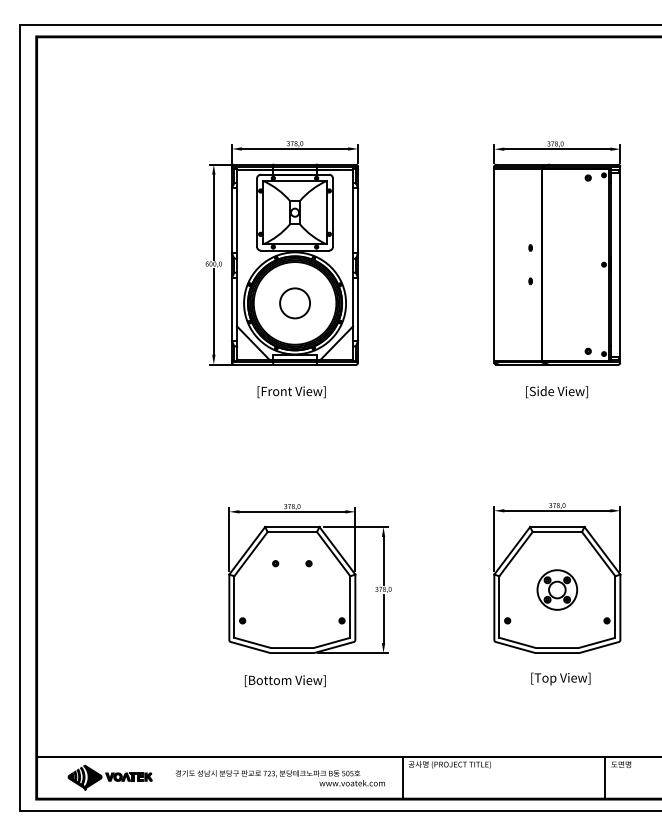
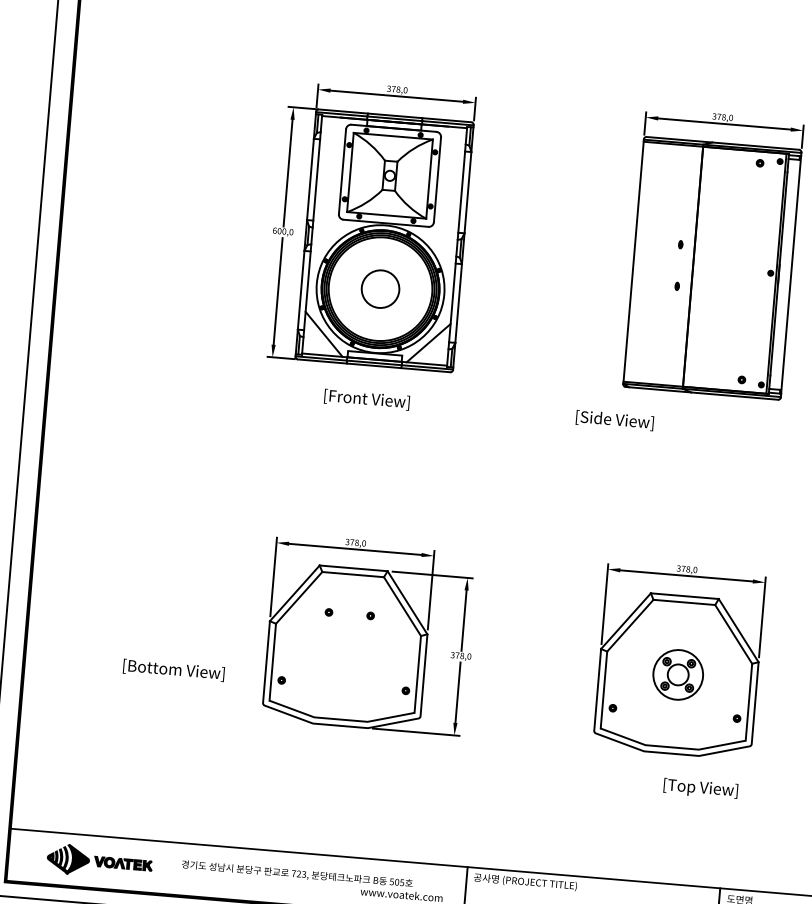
text: (556, 392) -> (614, 420), moved
text: (560, 678) -> (700, 788), moved
text: (284, 681) -> (172, 670), moved

